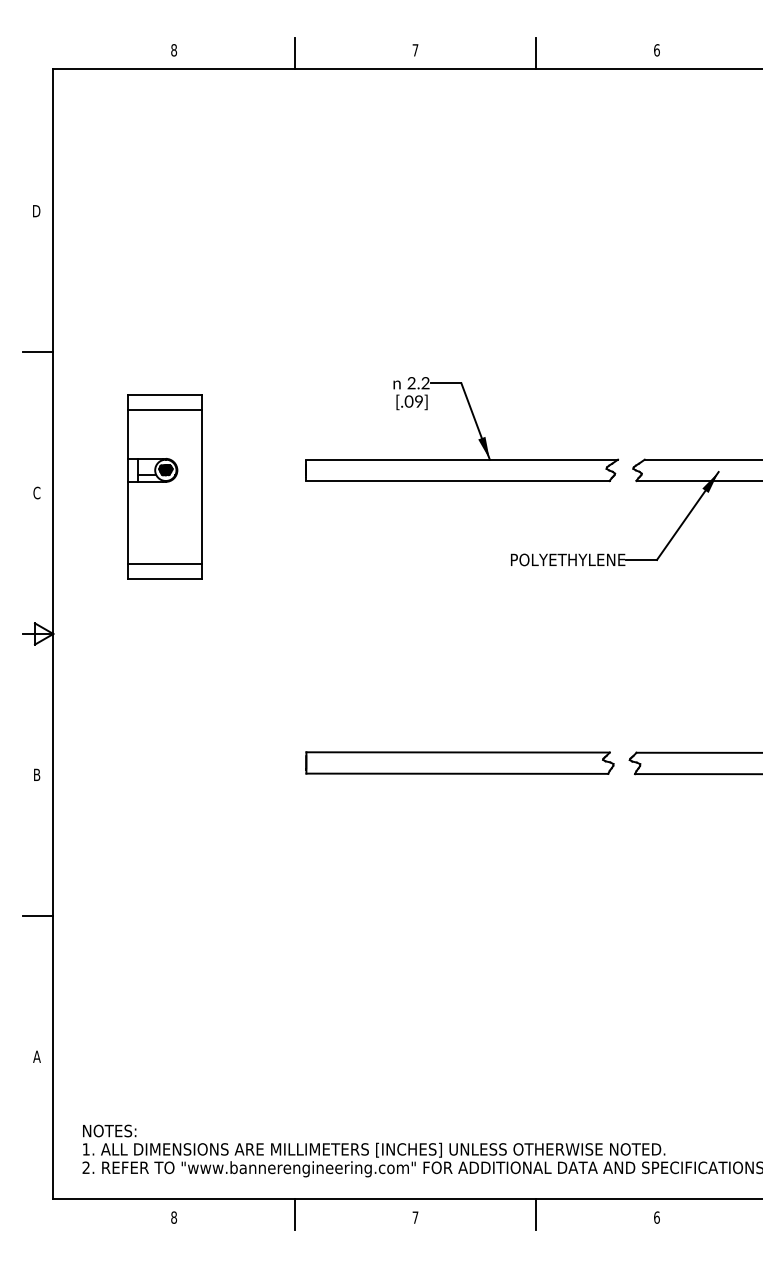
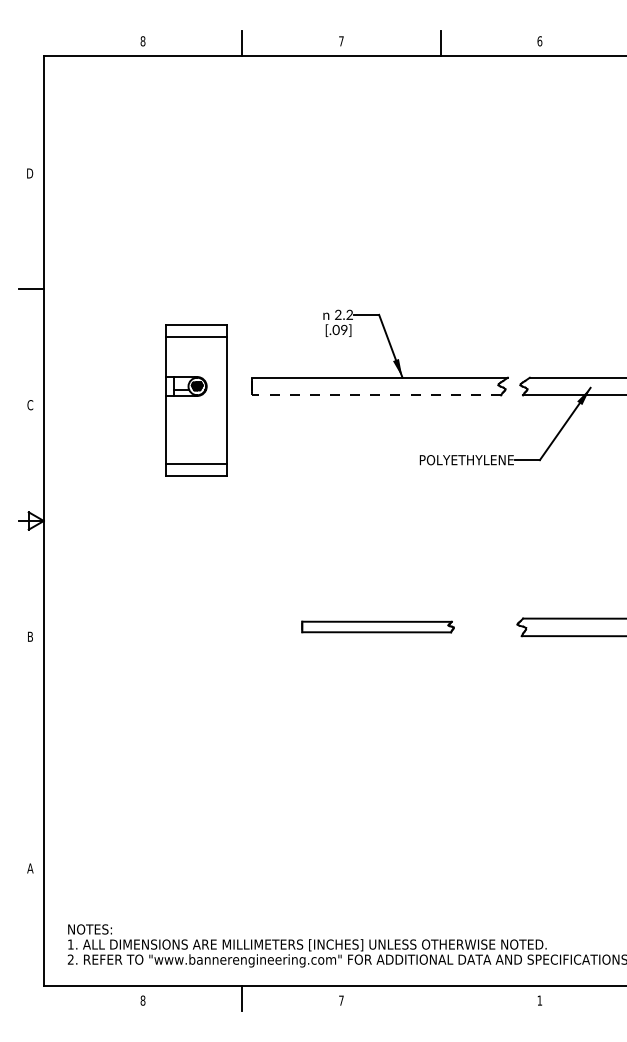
line: (458, 481) -> (376, 395), solid -> dashed
part: (164, 487) -> (196, 400), moved
part: (459, 762) -> (377, 626), size x0.6
line: (37, 915) -> (30, 752), removed
line: (536, 1213) -> (440, 997), removed
text: (656, 1217) -> (539, 1000), 6 -> 1

